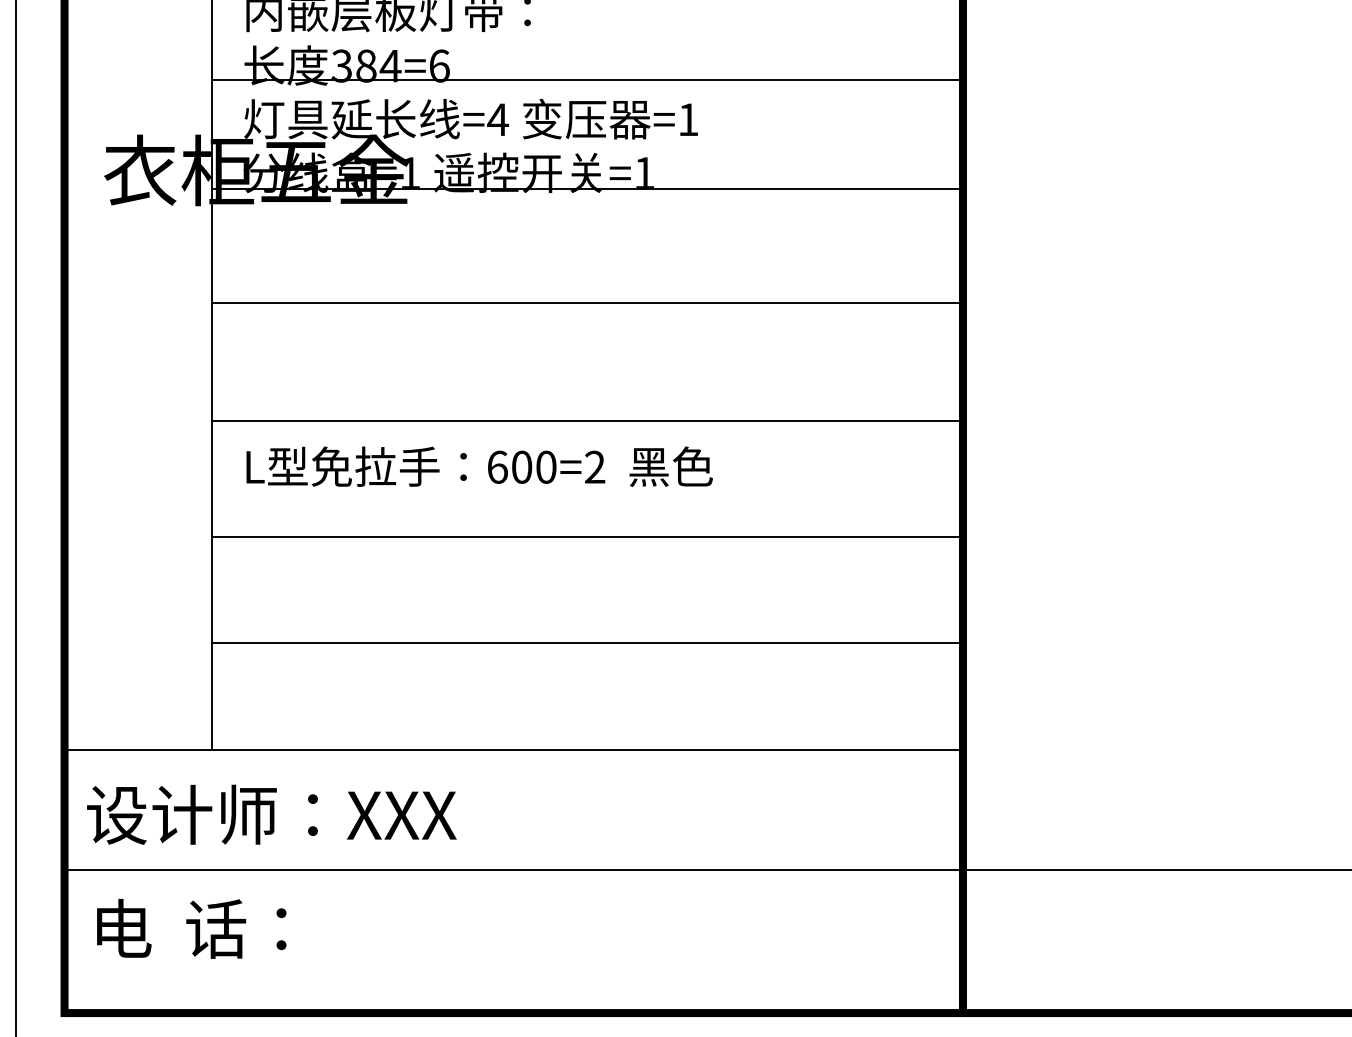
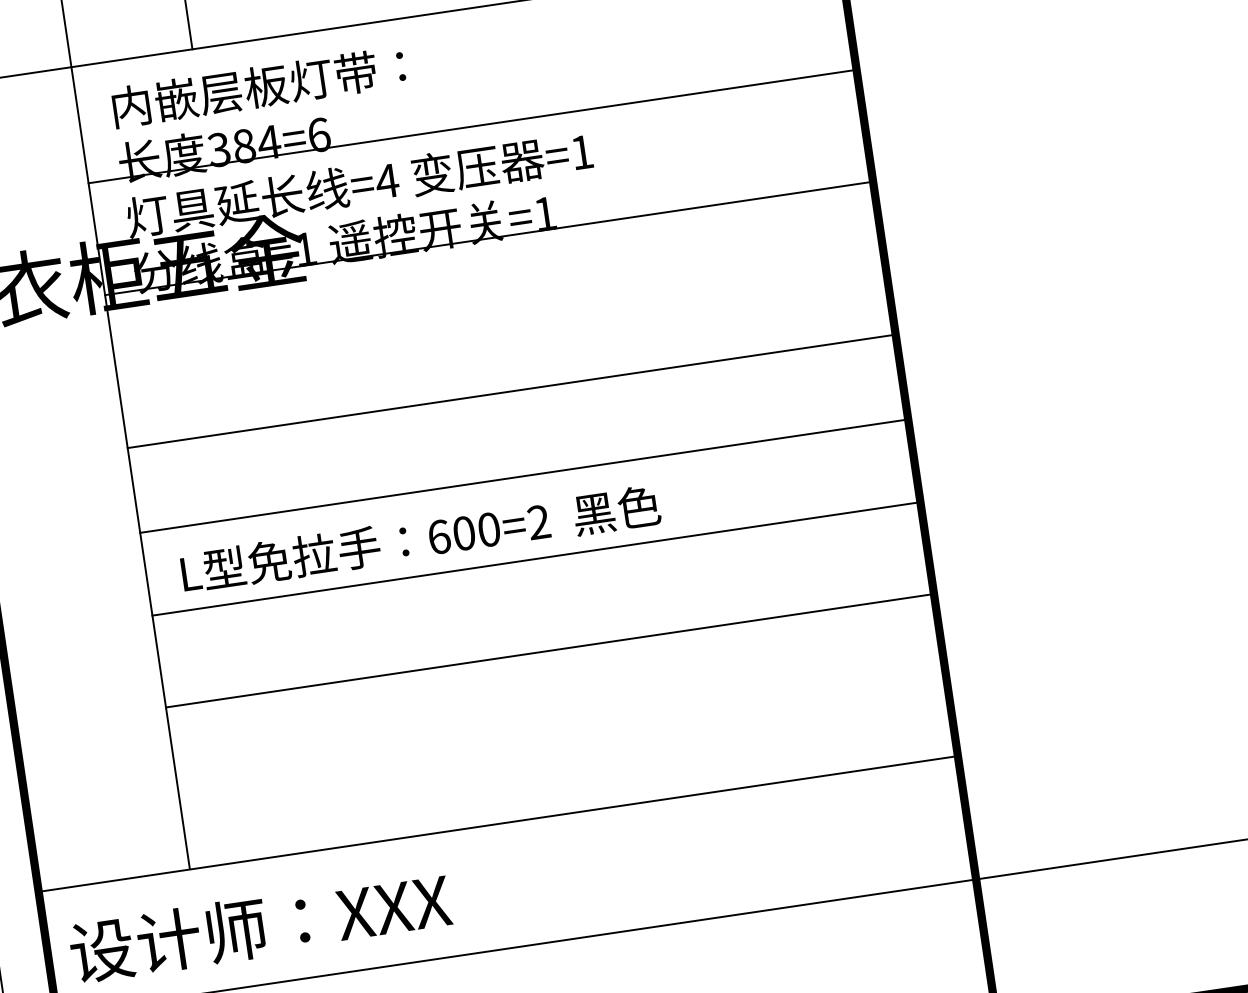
line: (587, 303) -> (511, 391), moved
line: (587, 536) -> (536, 558), moved
line: (587, 642) -> (550, 650), moved

